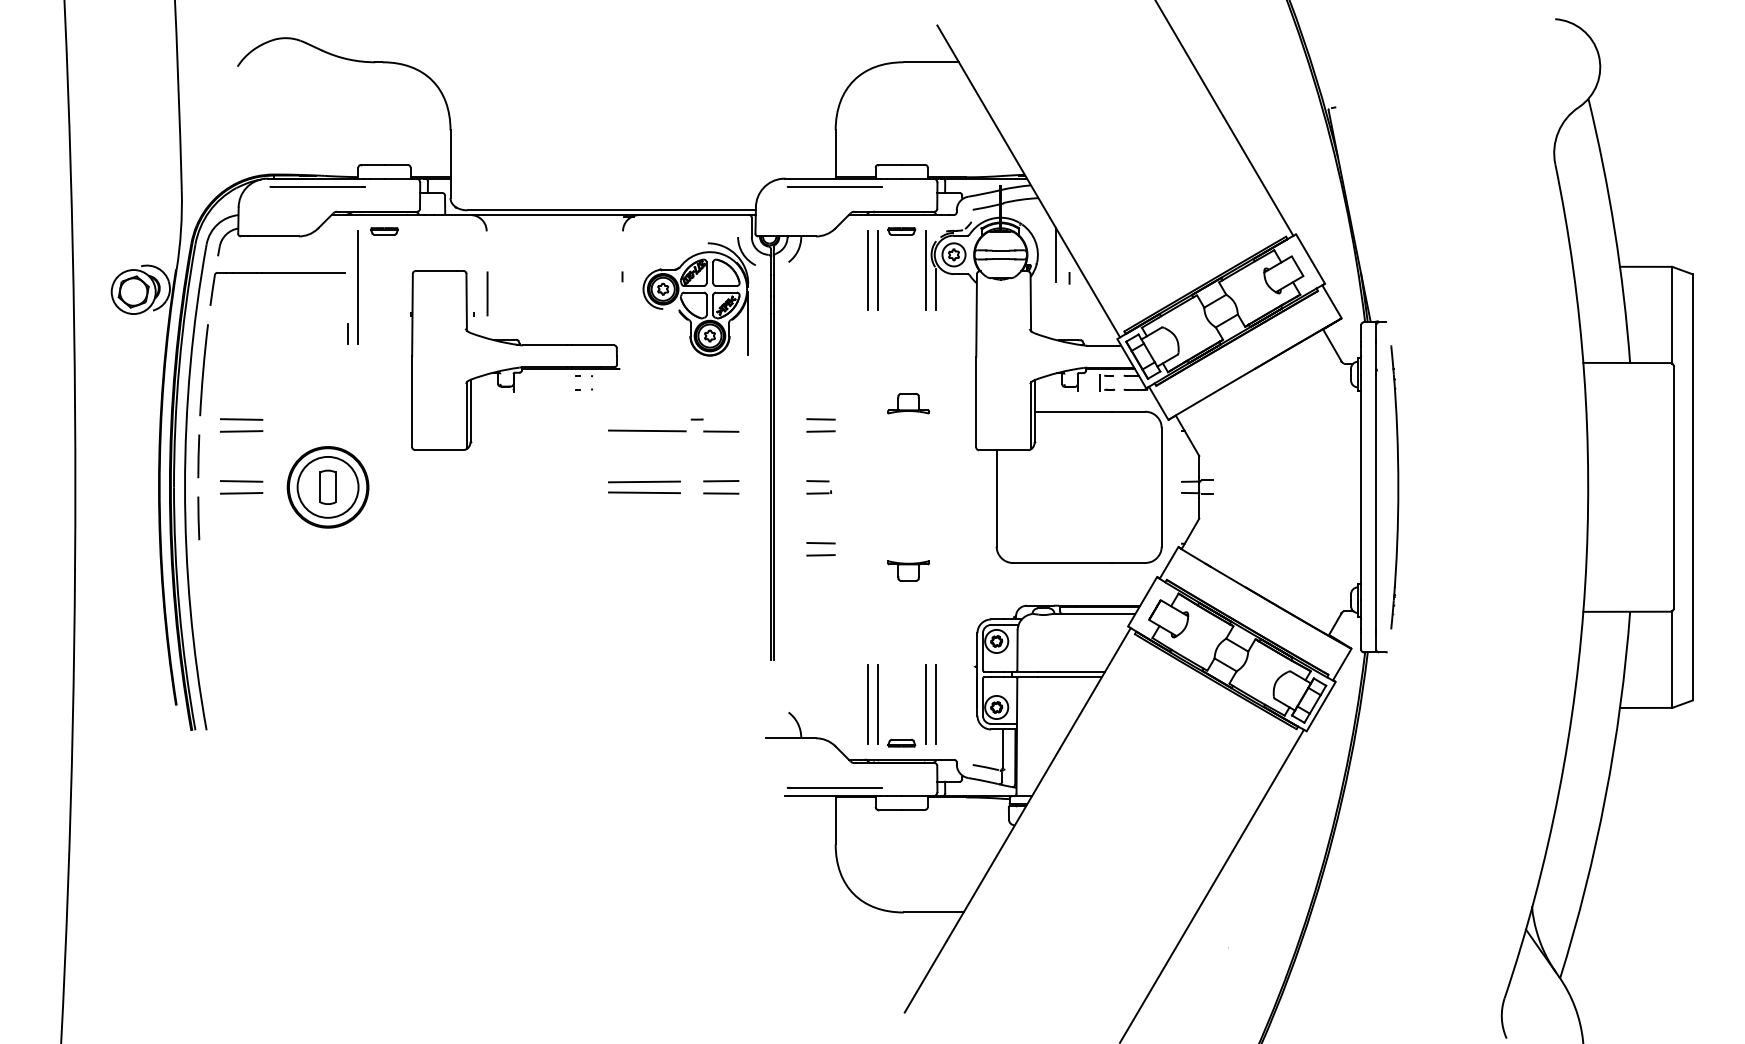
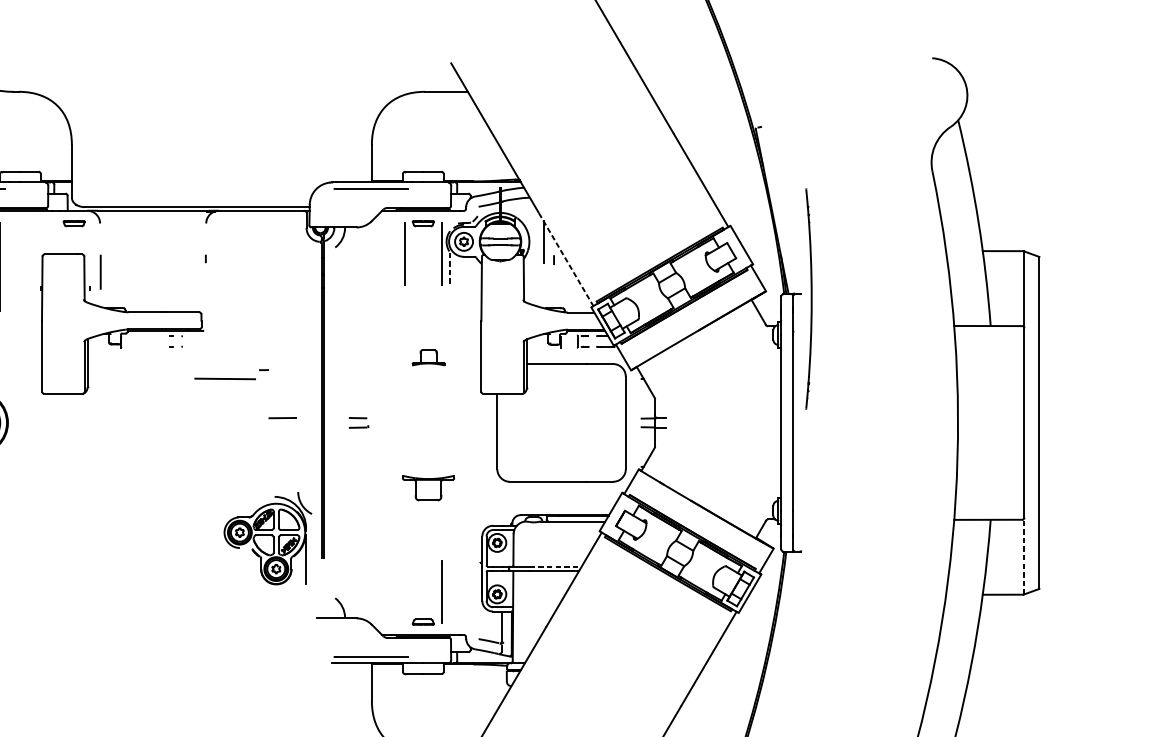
part: (384, 231) -> (74, 223), moved
line: (867, 270) -> (396, 254), removed
line: (1085, 278) -> (566, 260), solid -> dashed
line: (935, 289) -> (449, 268), solid -> dashed
part: (698, 296) -> (267, 538), moved
line: (820, 419) -> (360, 370), removed
line: (721, 431) -> (282, 379), removed
line: (820, 431) -> (360, 379), removed
line: (644, 481) -> (222, 418), removed
part: (1394, 487) -> (808, 299), moved
line: (644, 492) -> (222, 426), removed
line: (721, 493) -> (282, 427), removed
line: (820, 542) -> (360, 465), removed
line: (820, 555) -> (360, 475), removed
part: (908, 570) -> (428, 487), size x1.6
line: (1672, 659) -> (1023, 556), solid -> dashed
line: (1072, 671) -> (556, 566), solid -> dashed
line: (867, 703) -> (396, 591), removed
line: (877, 703) -> (404, 591), removed
line: (935, 703) -> (449, 591), removed

